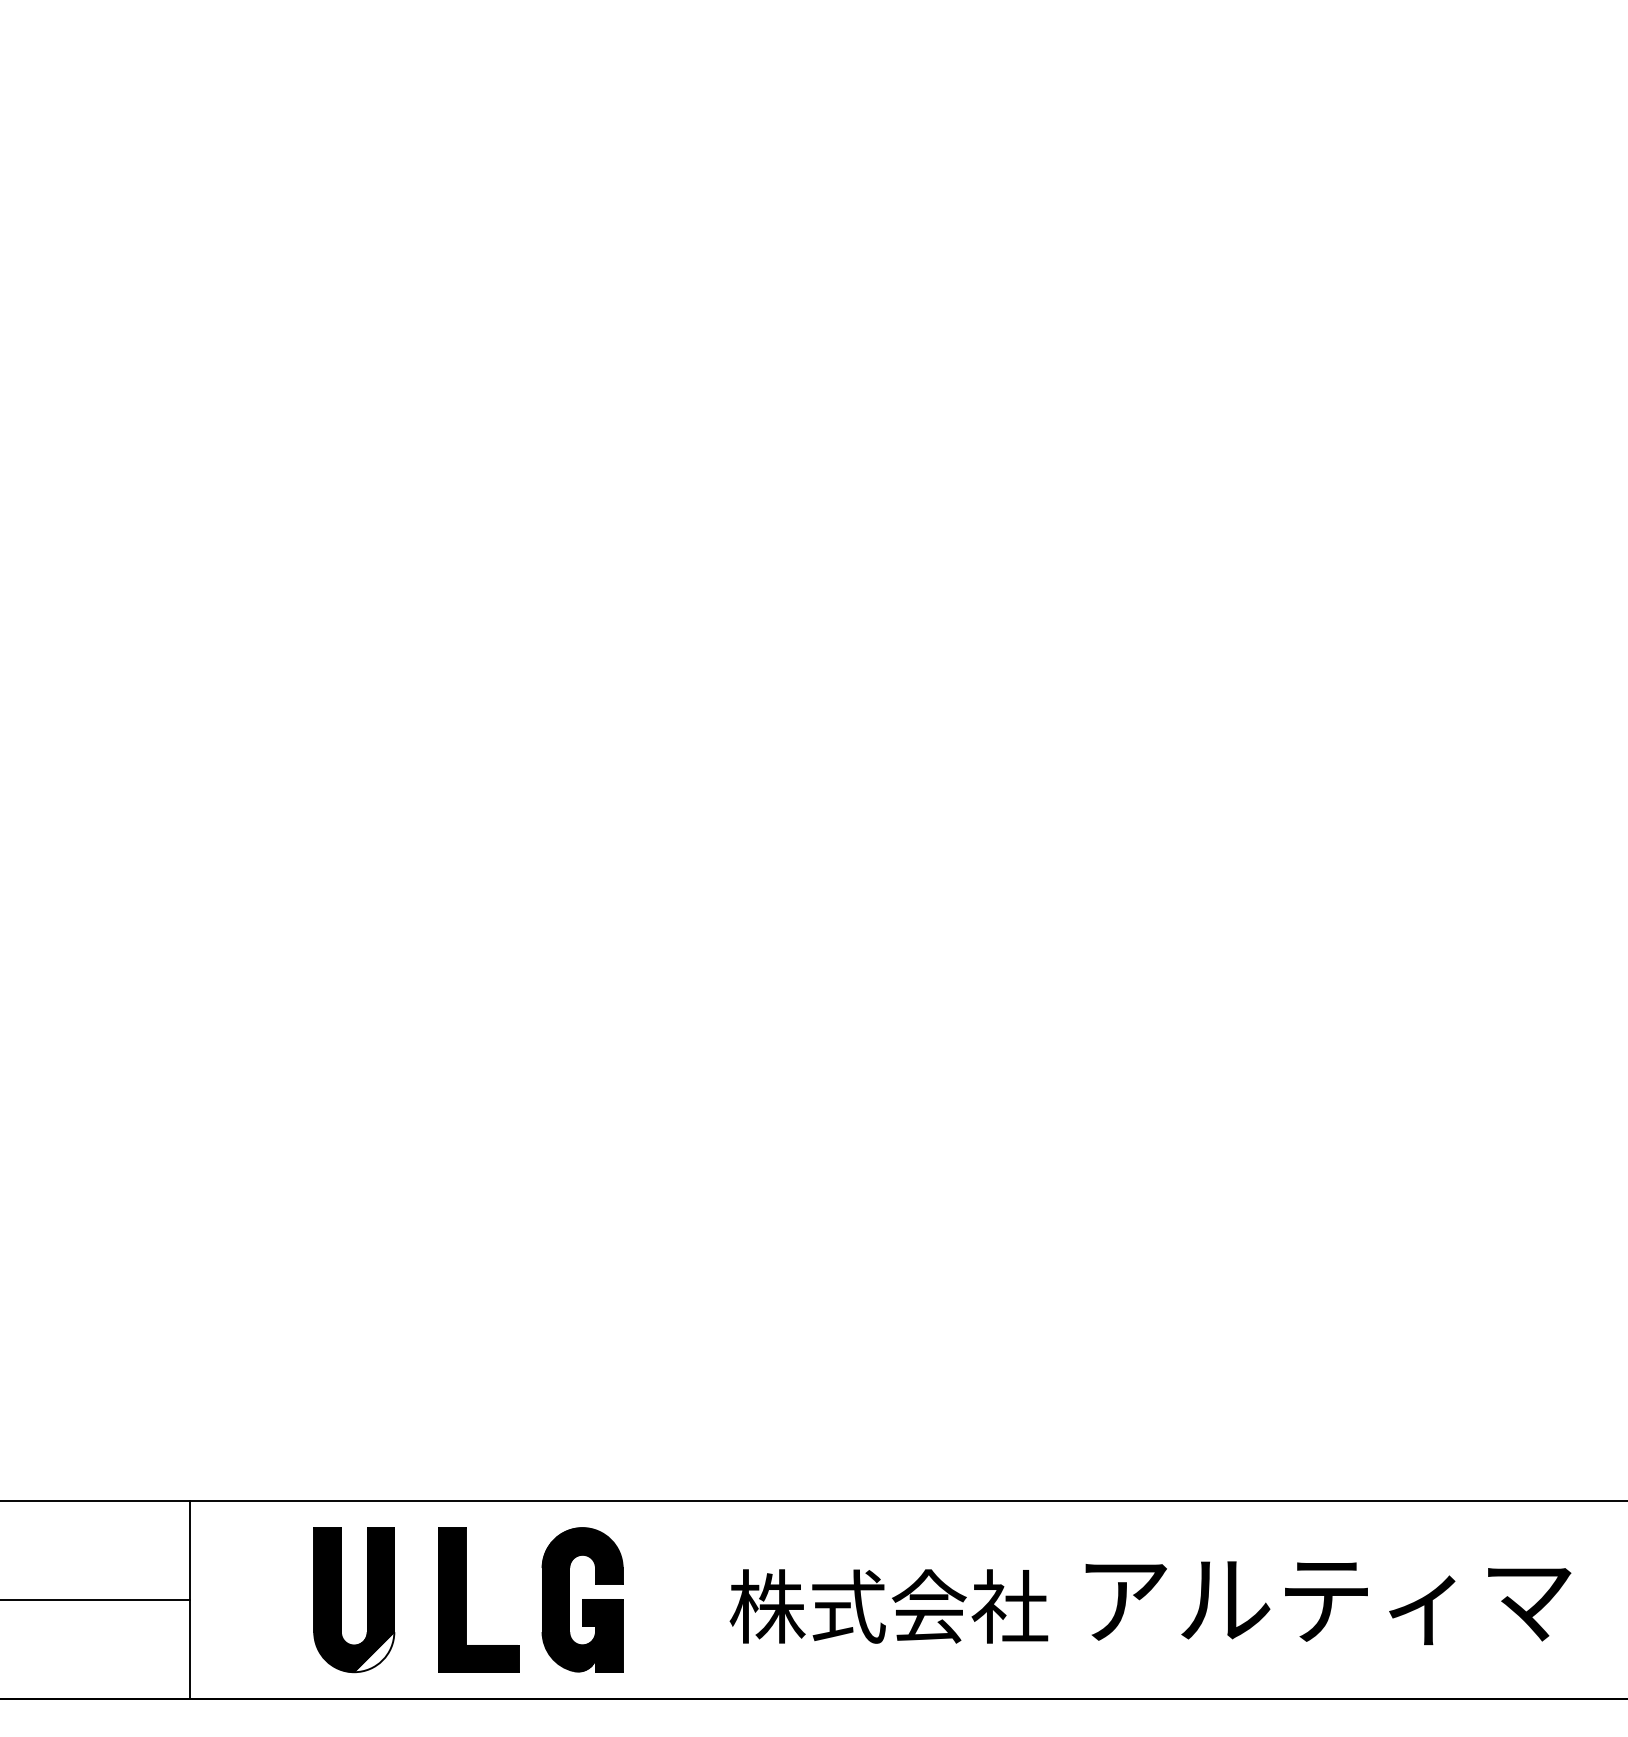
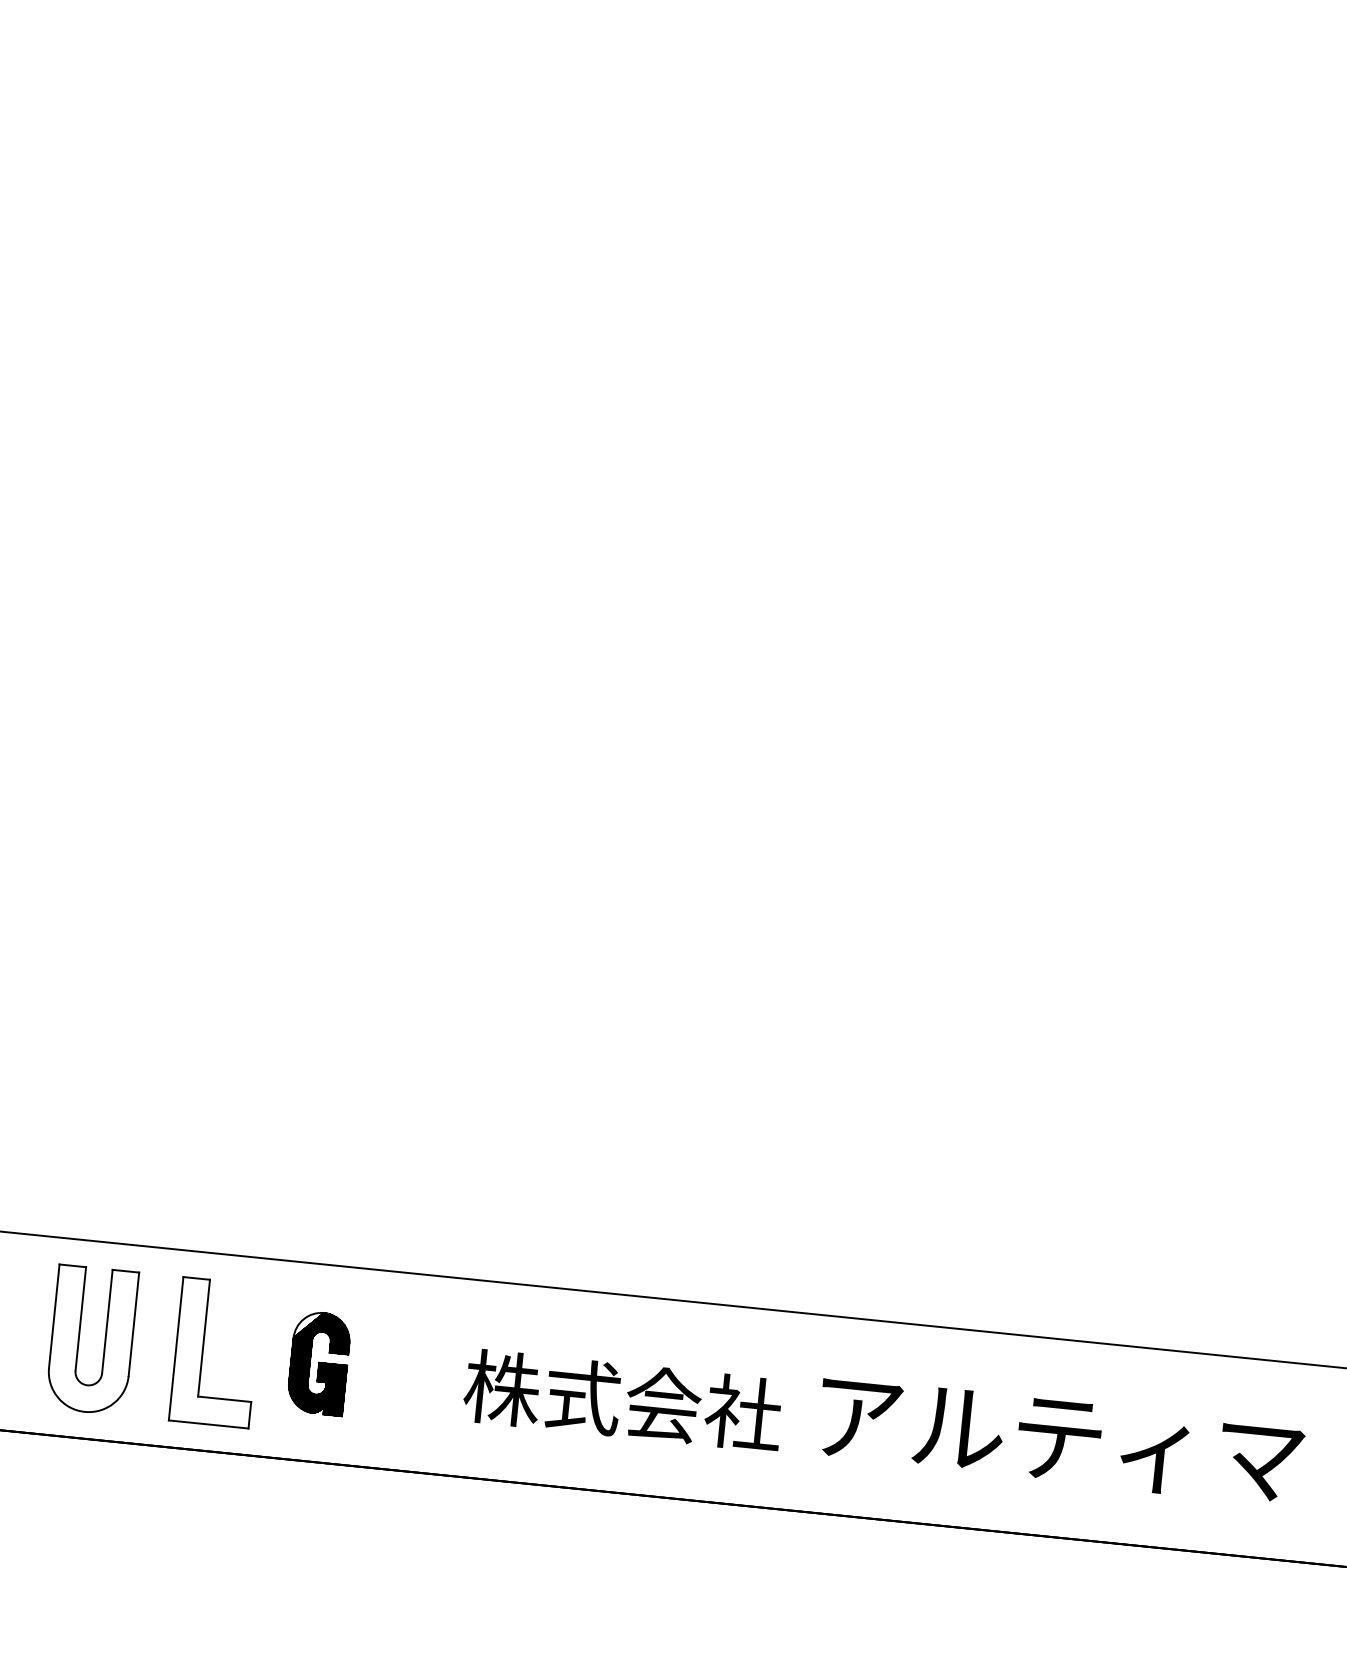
part: (582, 1599) -> (319, 1362), size x0.7
hatch: (354, 1600) -> (92, 1340), removed
hatch: (478, 1600) -> (215, 1353), removed

